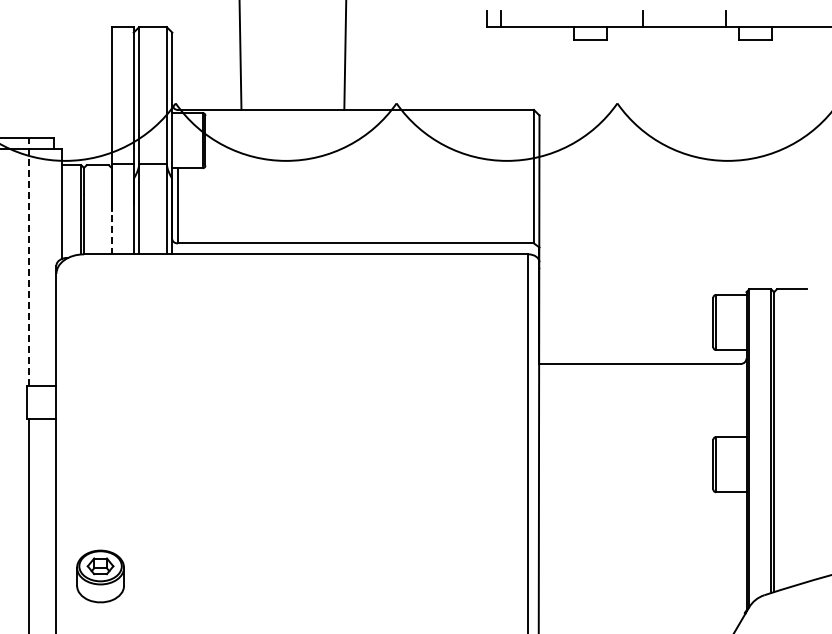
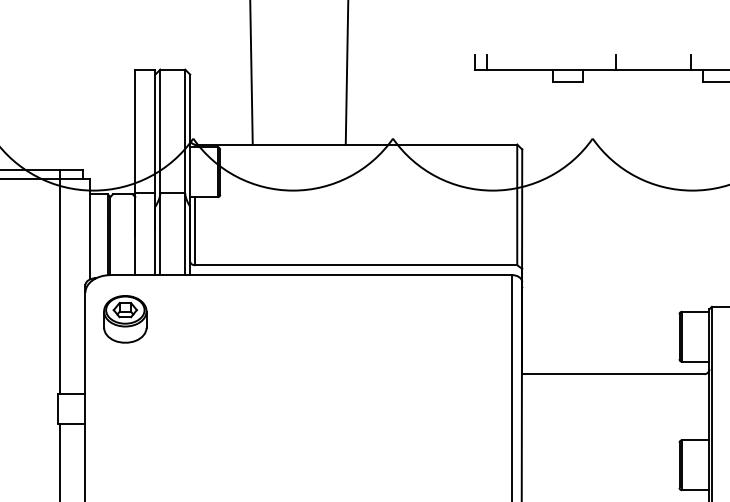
line: (111, 229) -> (135, 252), dashed -> solid
line: (28, 261) -> (60, 281), dashed -> solid
part: (100, 302) -> (125, 318), added

